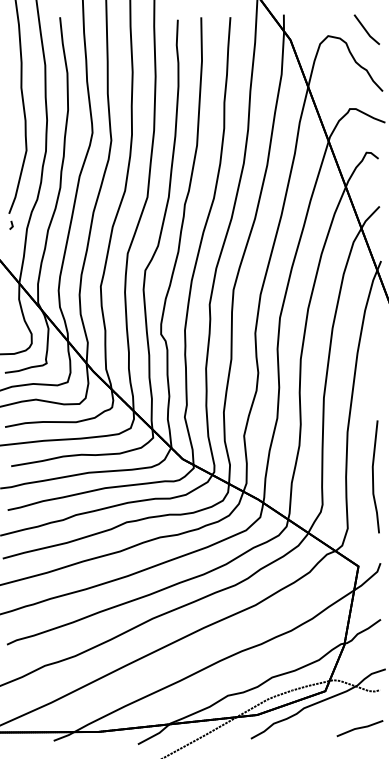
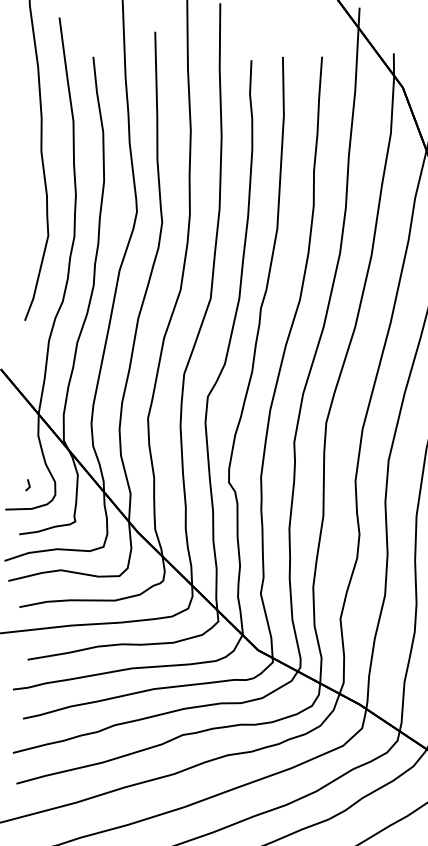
line: (11, 224) -> (28, 484), moved

